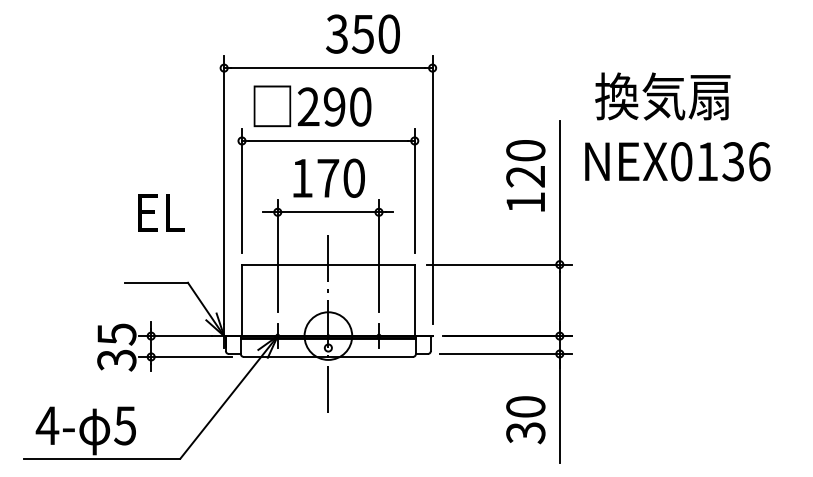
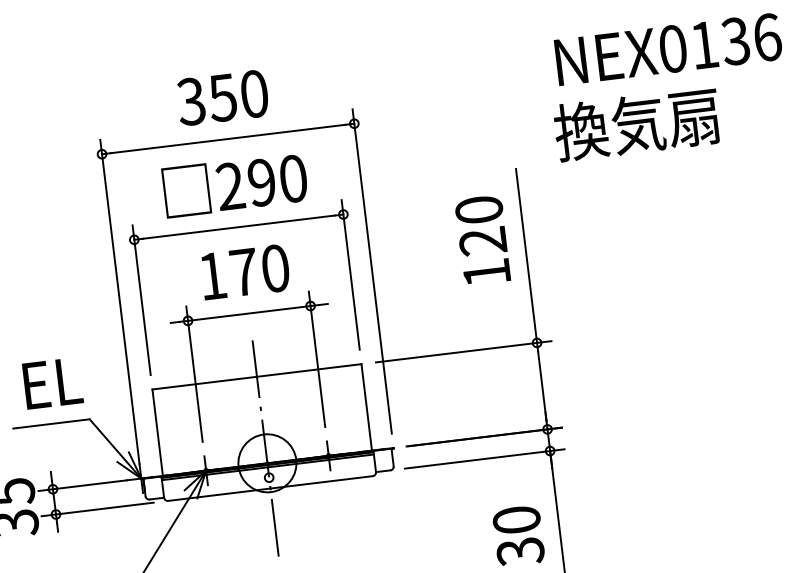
text: (362, 33) -> (222, 97), moved
text: (312, 106) -> (235, 185), moved
text: (677, 161) -> (668, 49), moved
text: (161, 212) -> (52, 382), moved

